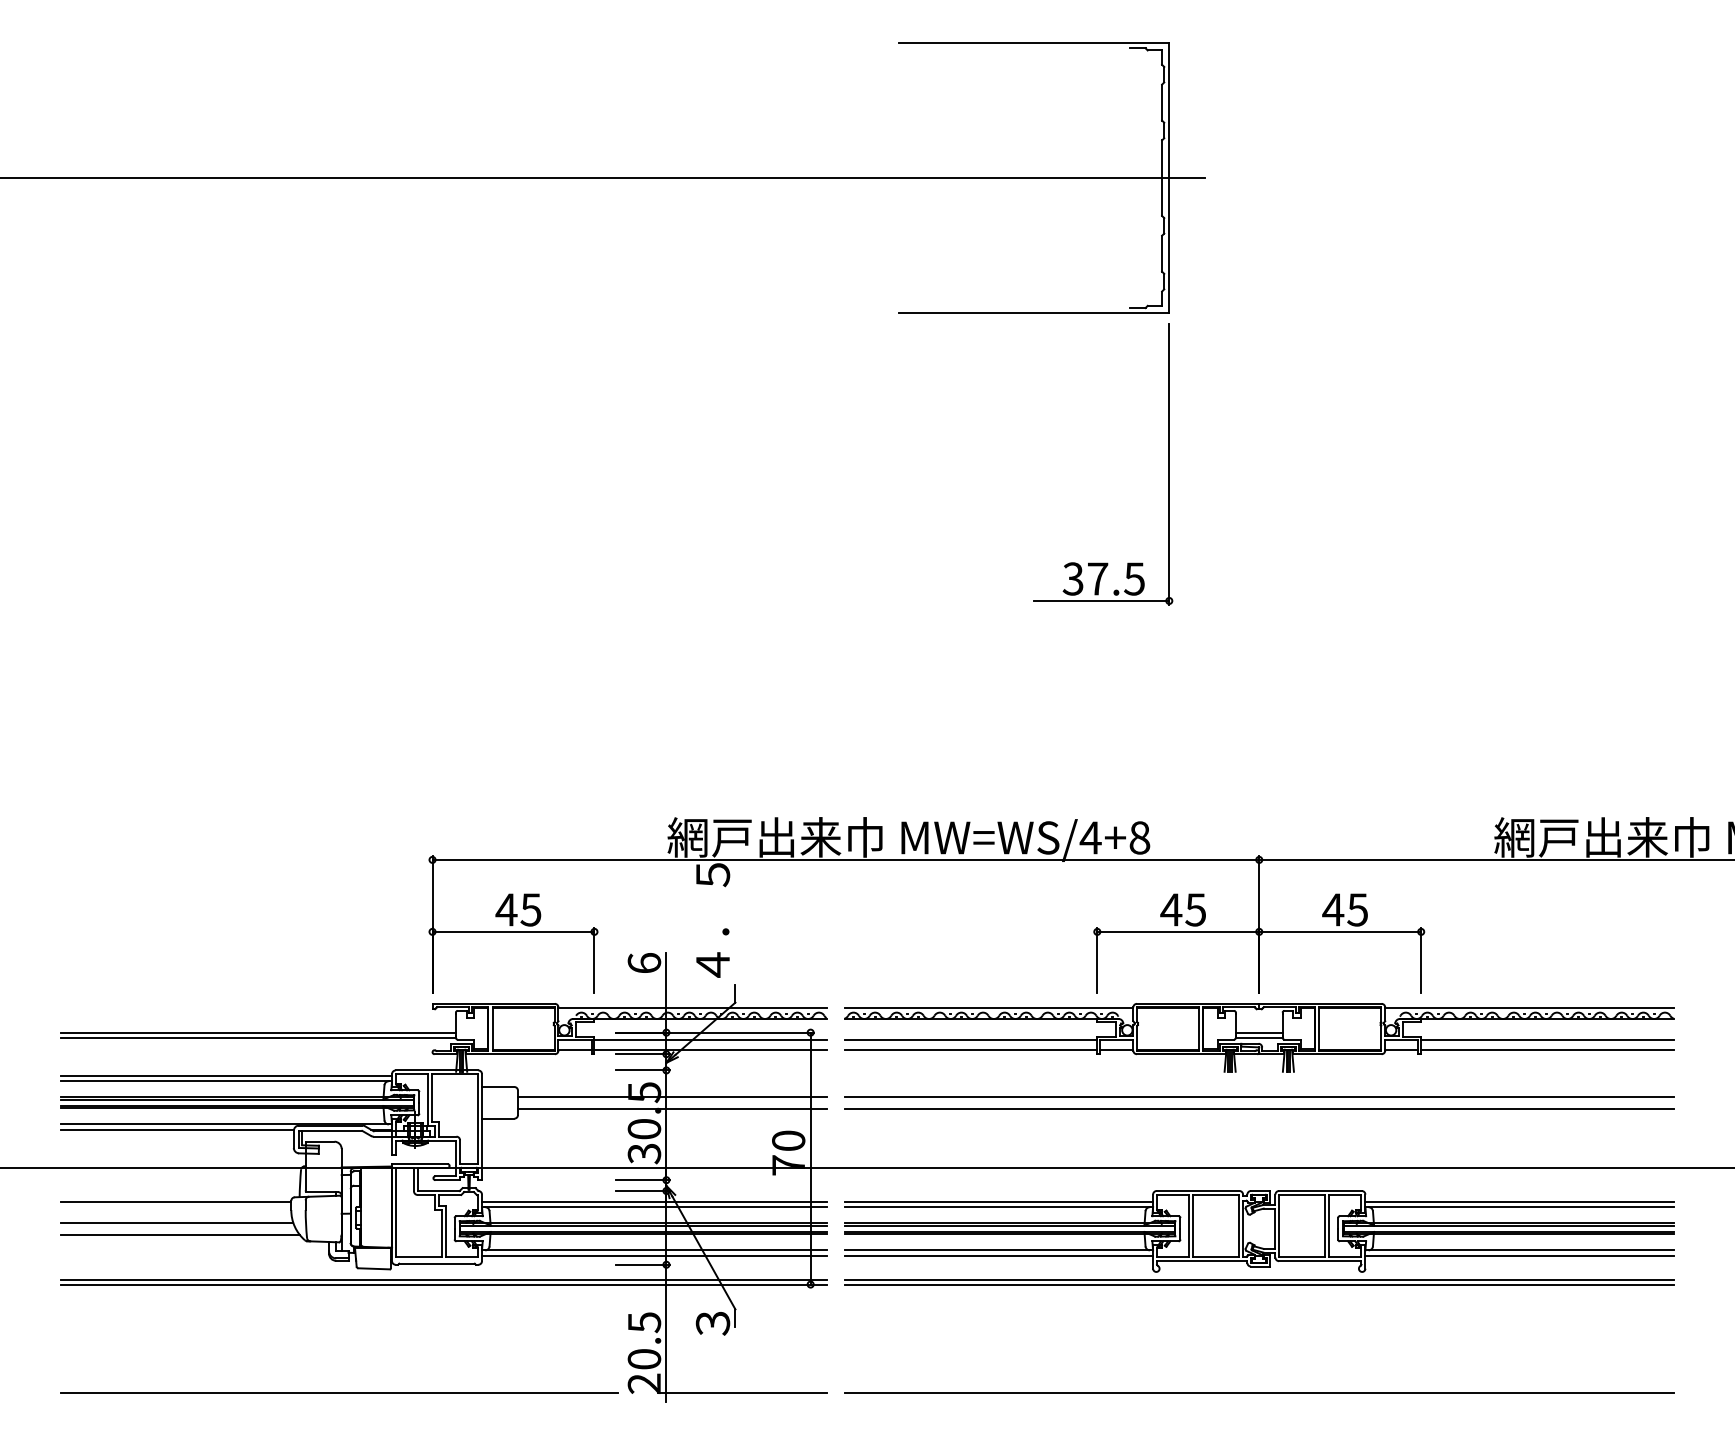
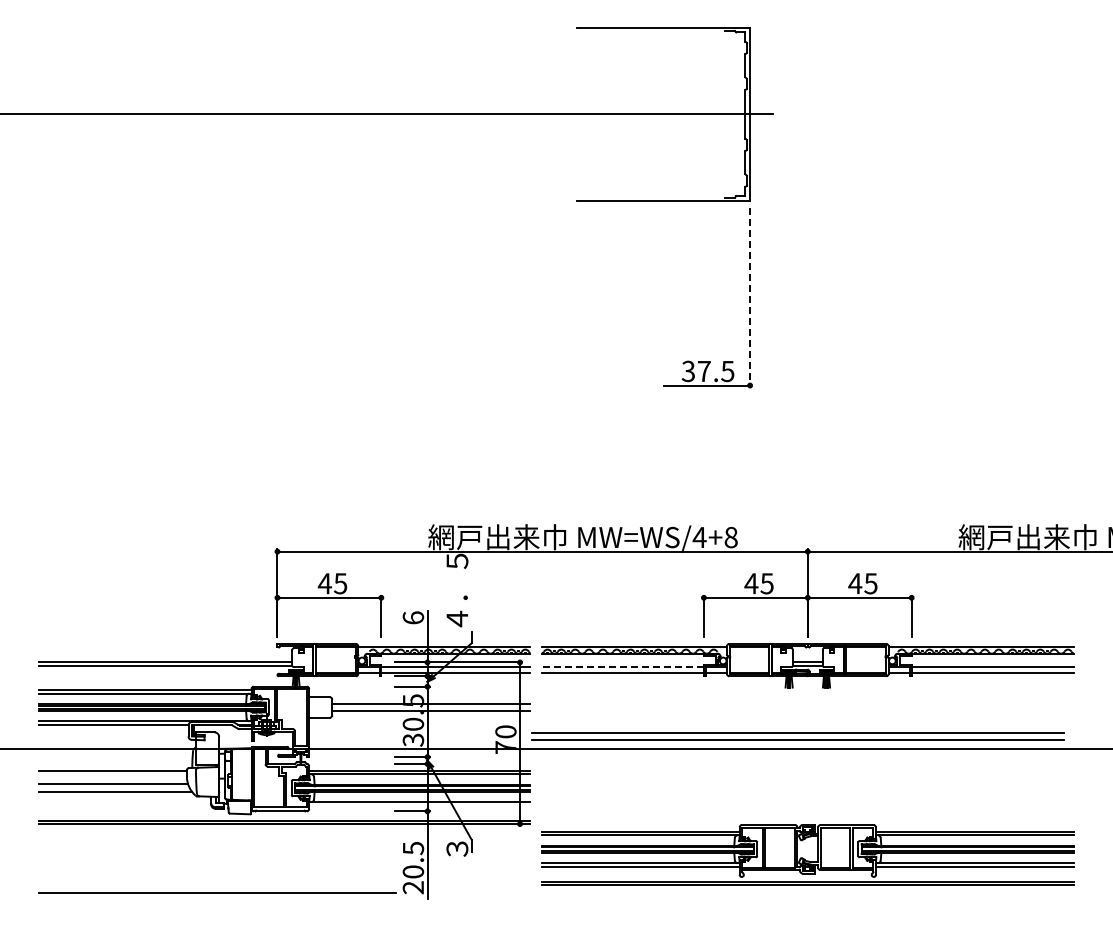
line: (1169, 465) -> (750, 298), solid -> dashed
line: (970, 1040) -> (622, 667), solid -> dashed
part: (1258, 1102) -> (797, 736), moved
part: (1258, 1236) -> (807, 854), moved
line: (653, 1255) -> (419, 805), removed
line: (741, 1392) -> (475, 893), removed
line: (1258, 1392) -> (807, 893), removed

